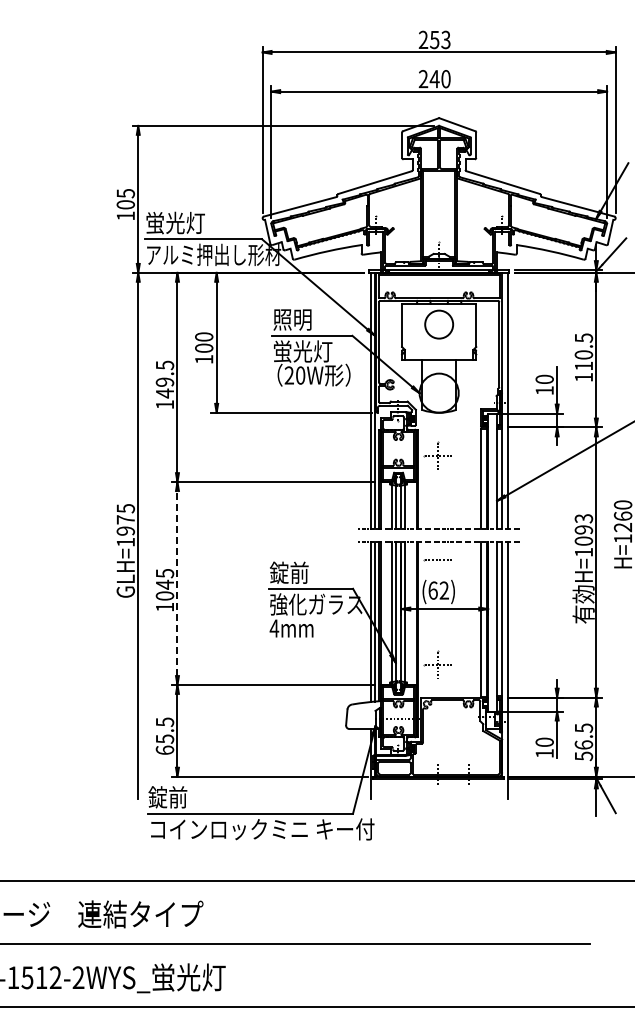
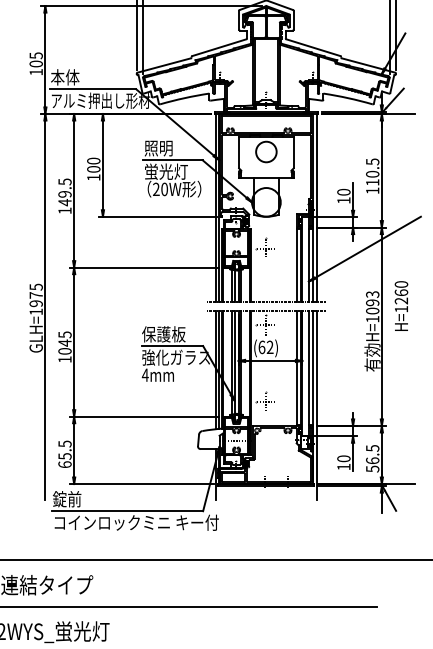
text: (175, 222) -> (72, 77), 蛍光灯 -> 本体
line: (438, 560) -> (265, 325), added
text: (299, 572) -> (163, 334), 錠前 -> 保護板
line: (177, 583) -> (74, 342), dashed -> solid

